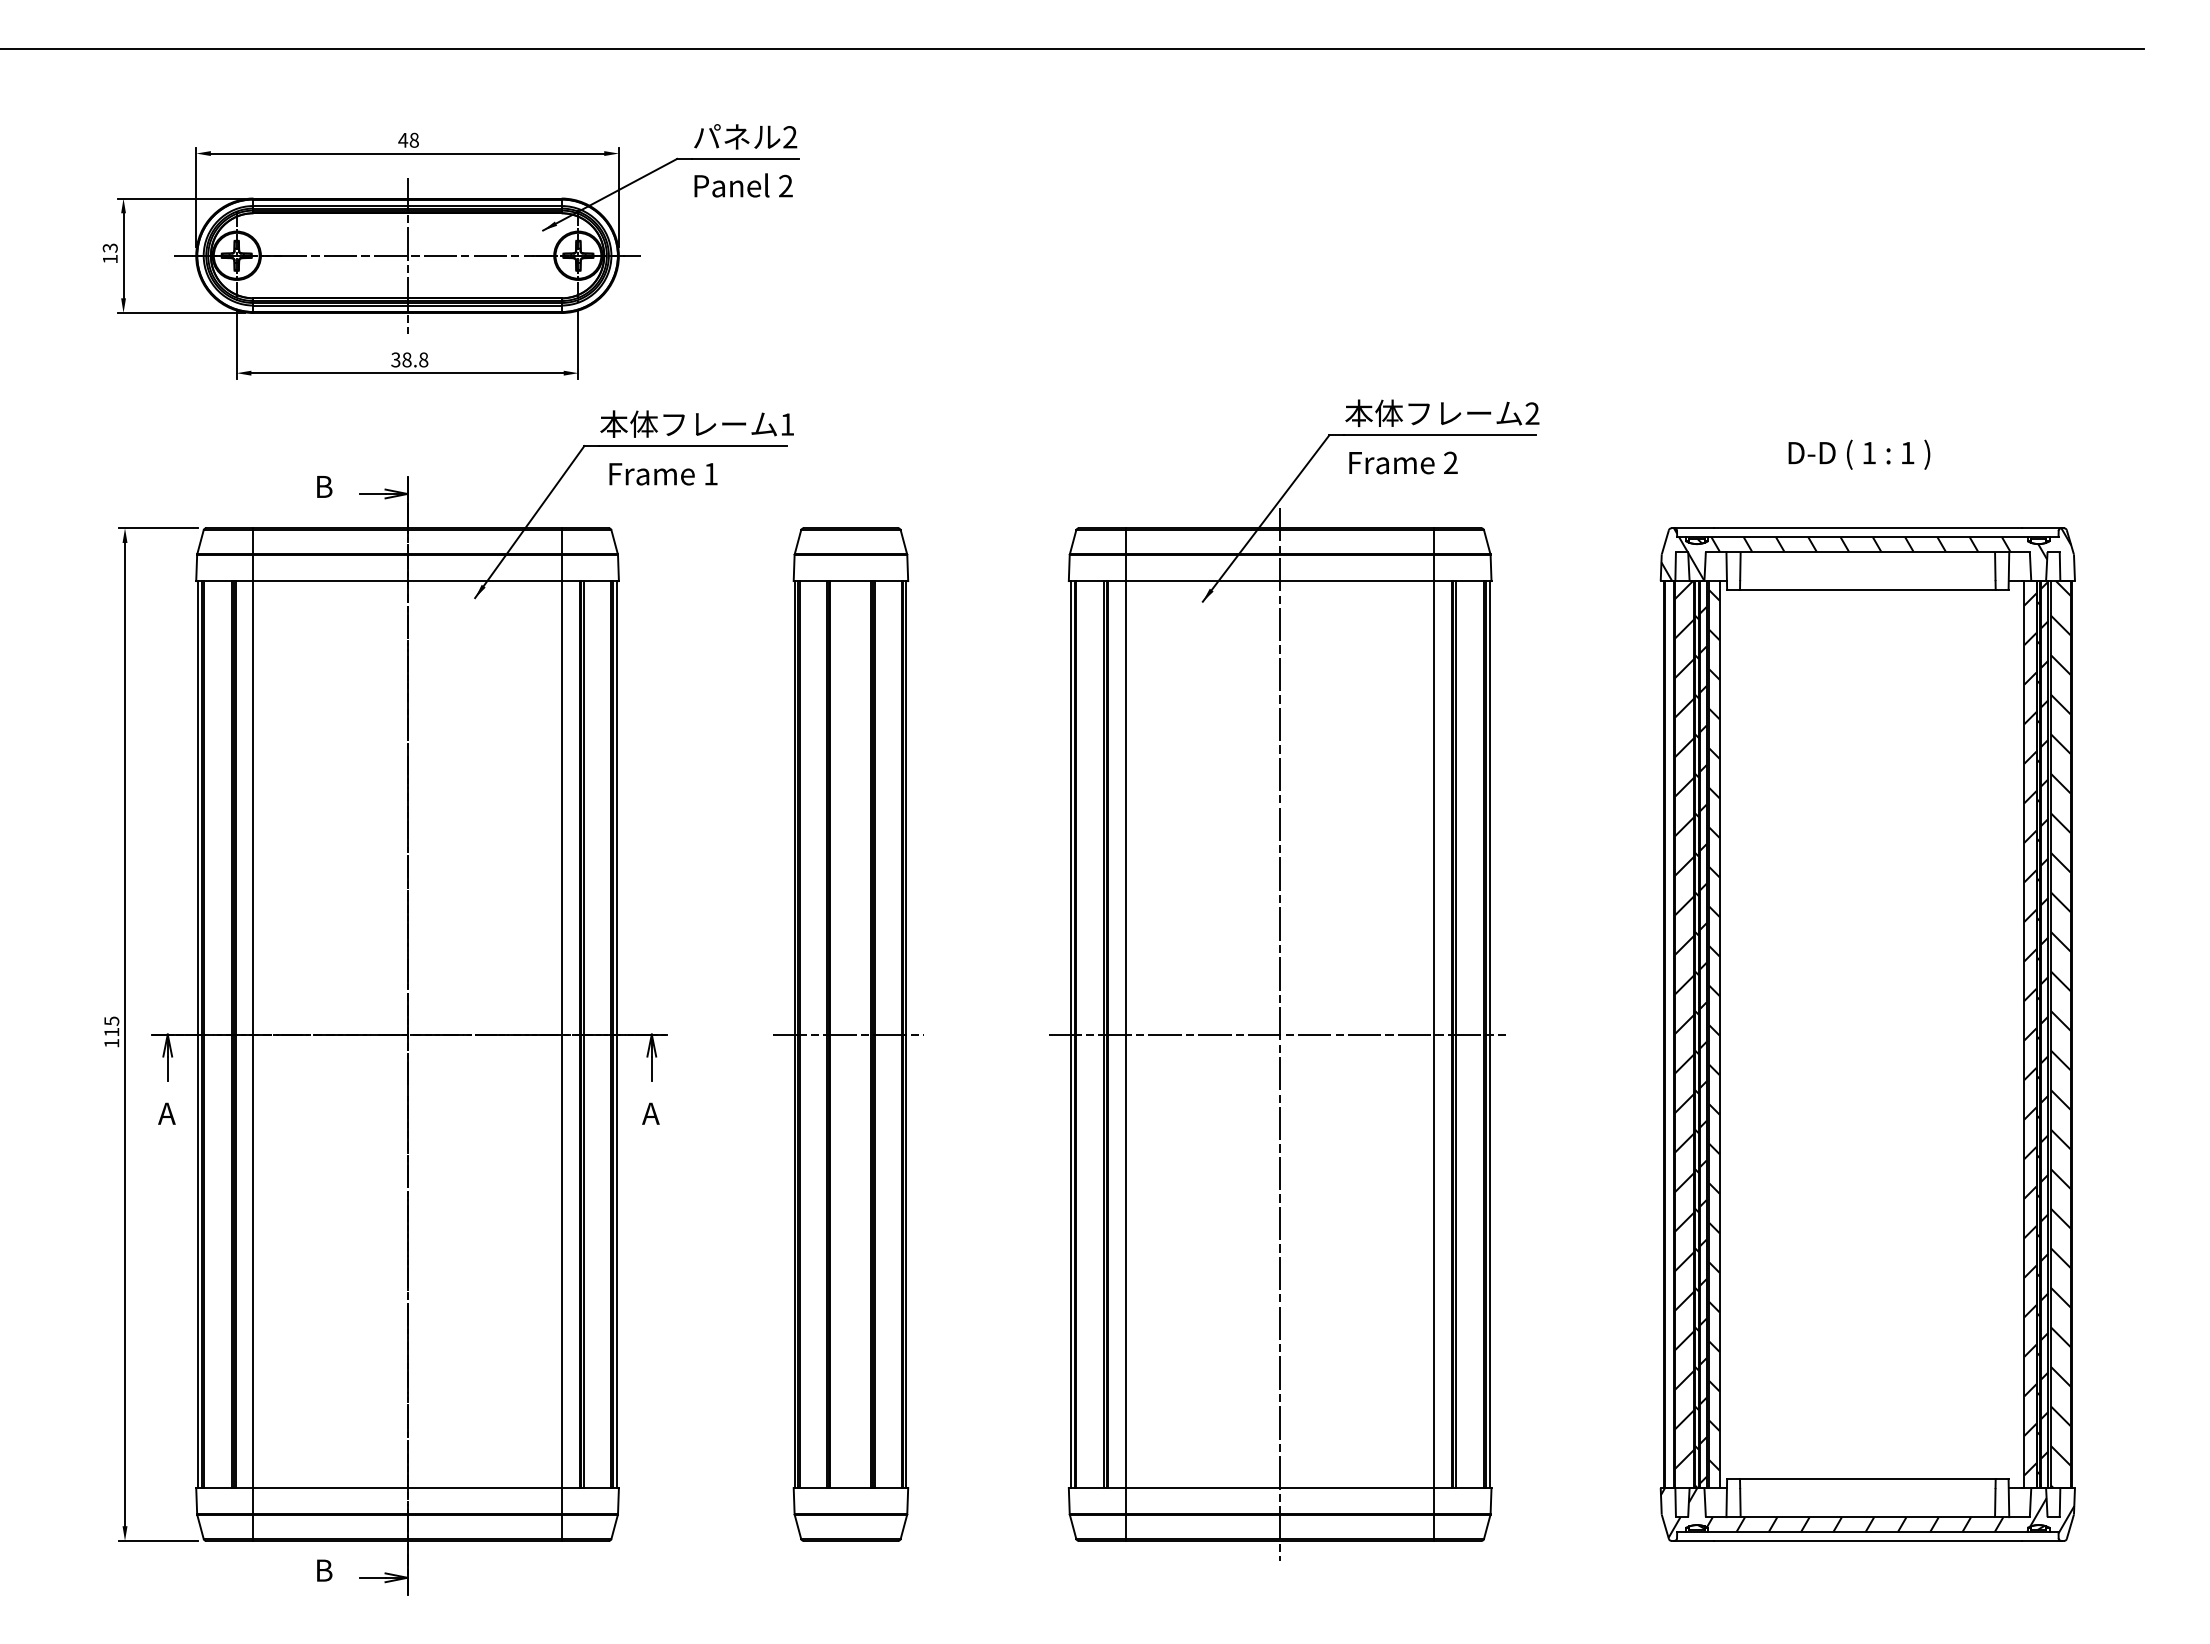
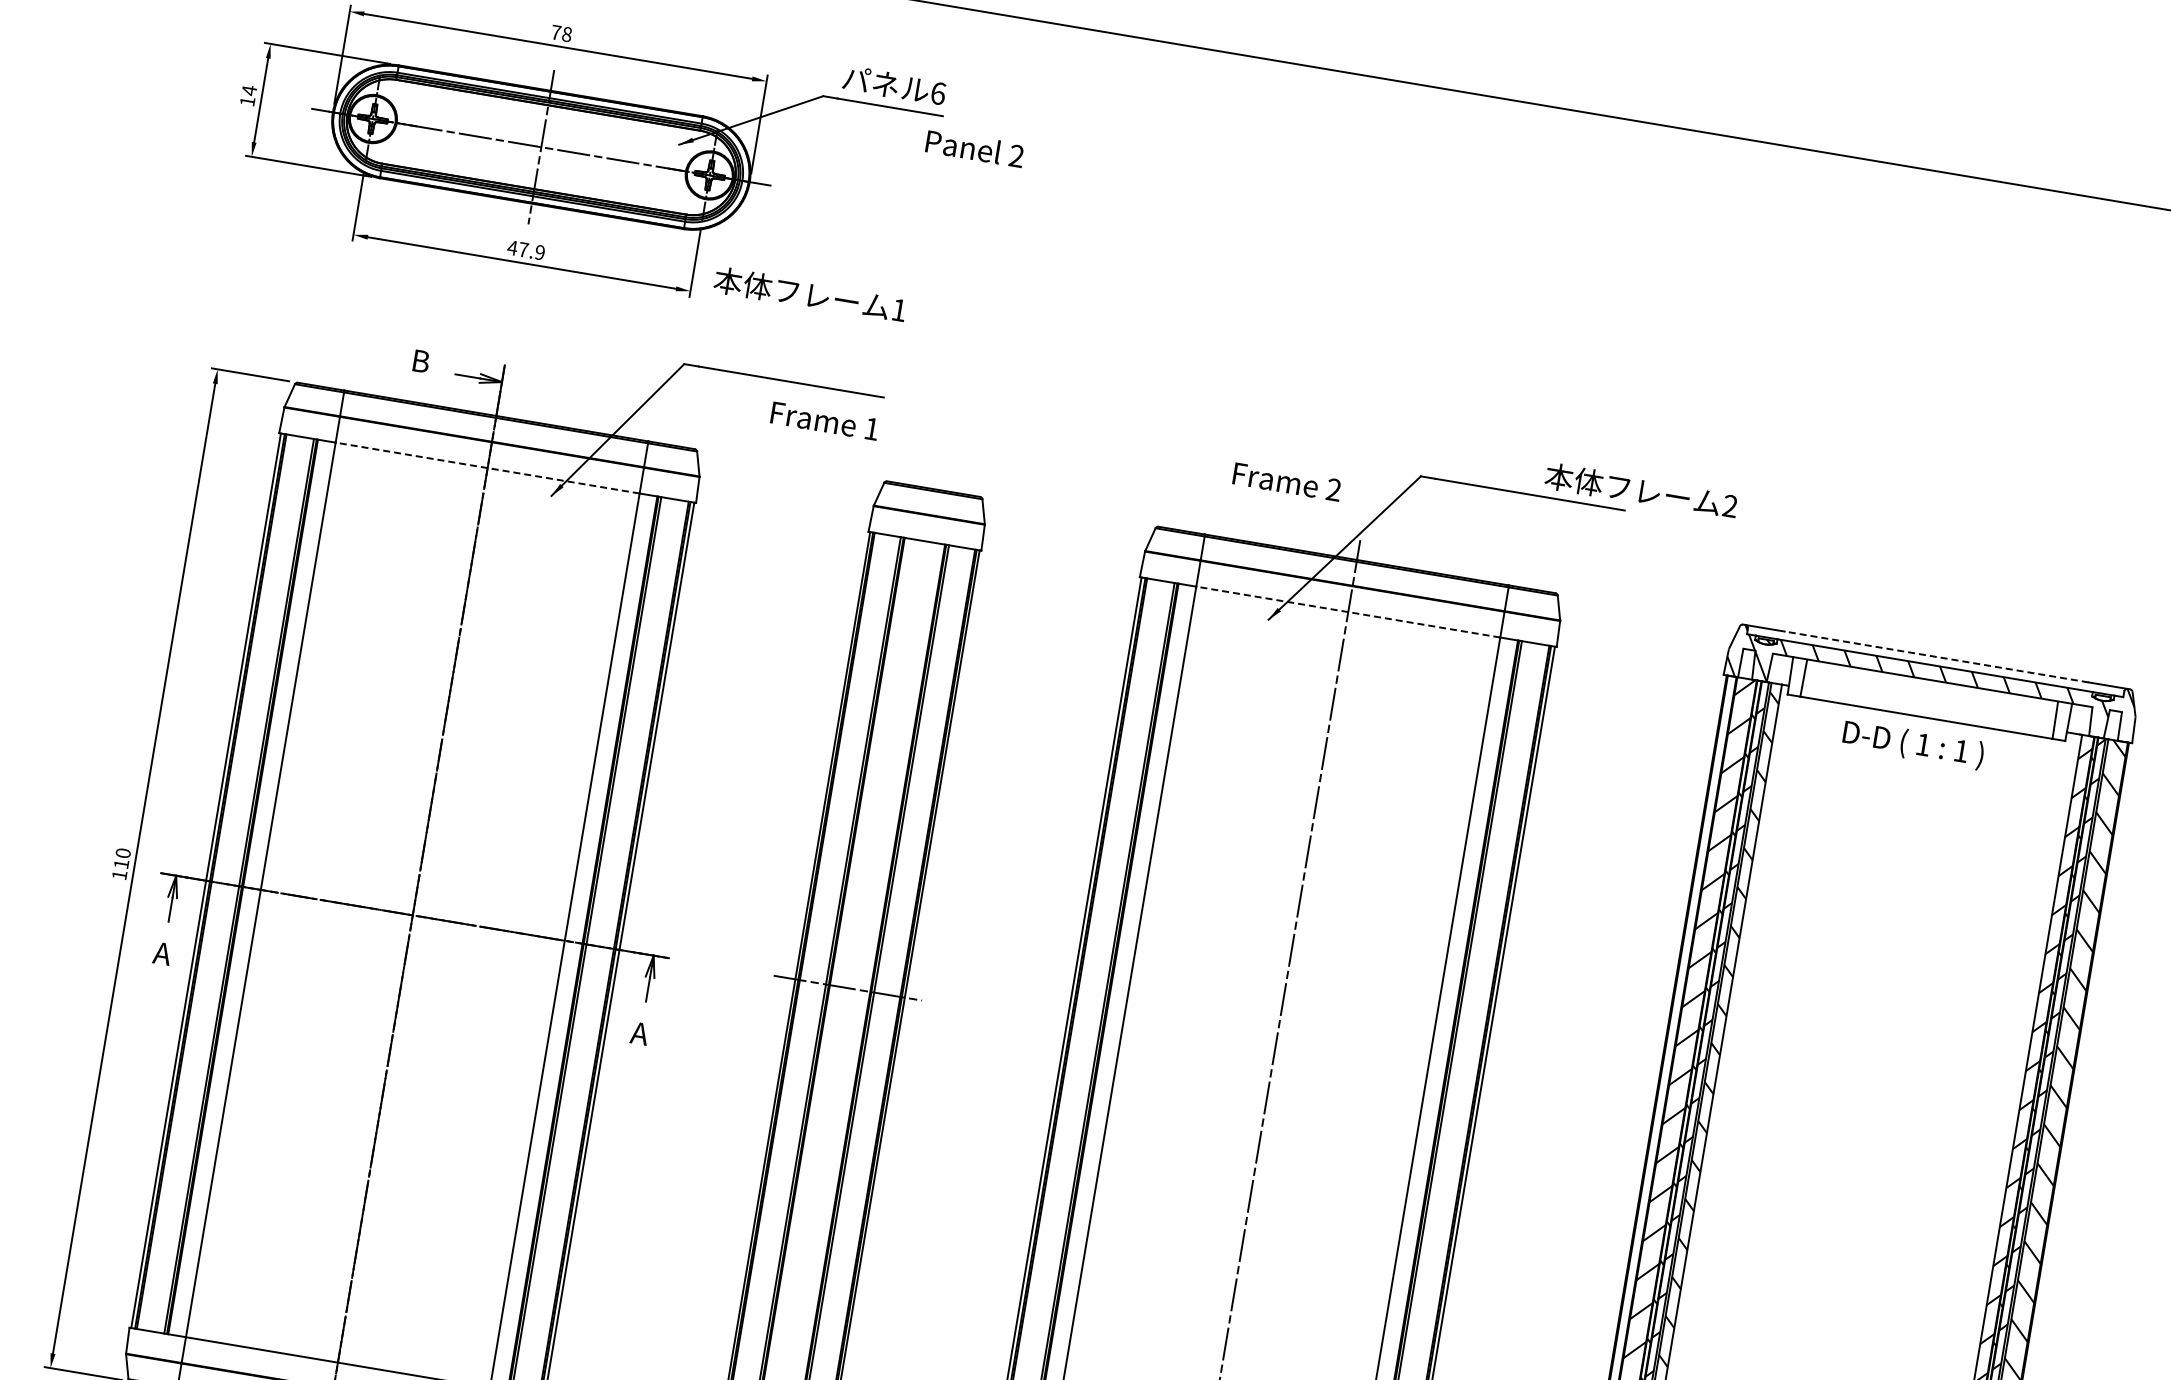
text: (790, 137) -> (938, 93), 2 -> 6
text: (403, 140) -> (556, 32), 48 -> 78
text: (743, 185) -> (975, 148), moved
text: (109, 248) -> (248, 90), 13 -> 14
text: (409, 359) -> (526, 249), 38.8 -> 47.9
text: (1442, 412) -> (1641, 490), moved
text: (696, 423) -> (809, 294), moved
text: (1859, 454) -> (1913, 744), moved
text: (1403, 462) -> (1287, 481), moved
text: (663, 474) -> (824, 421), moved
line: (1867, 528) -> (1936, 657), solid -> dashed
line: (407, 581) -> (487, 468), solid -> dashed
line: (1279, 581) -> (1347, 612), solid -> dashed
text: (111, 1020) -> (123, 852), 115 -> 110
line: (1277, 1034) -> (1270, 1058), removed

